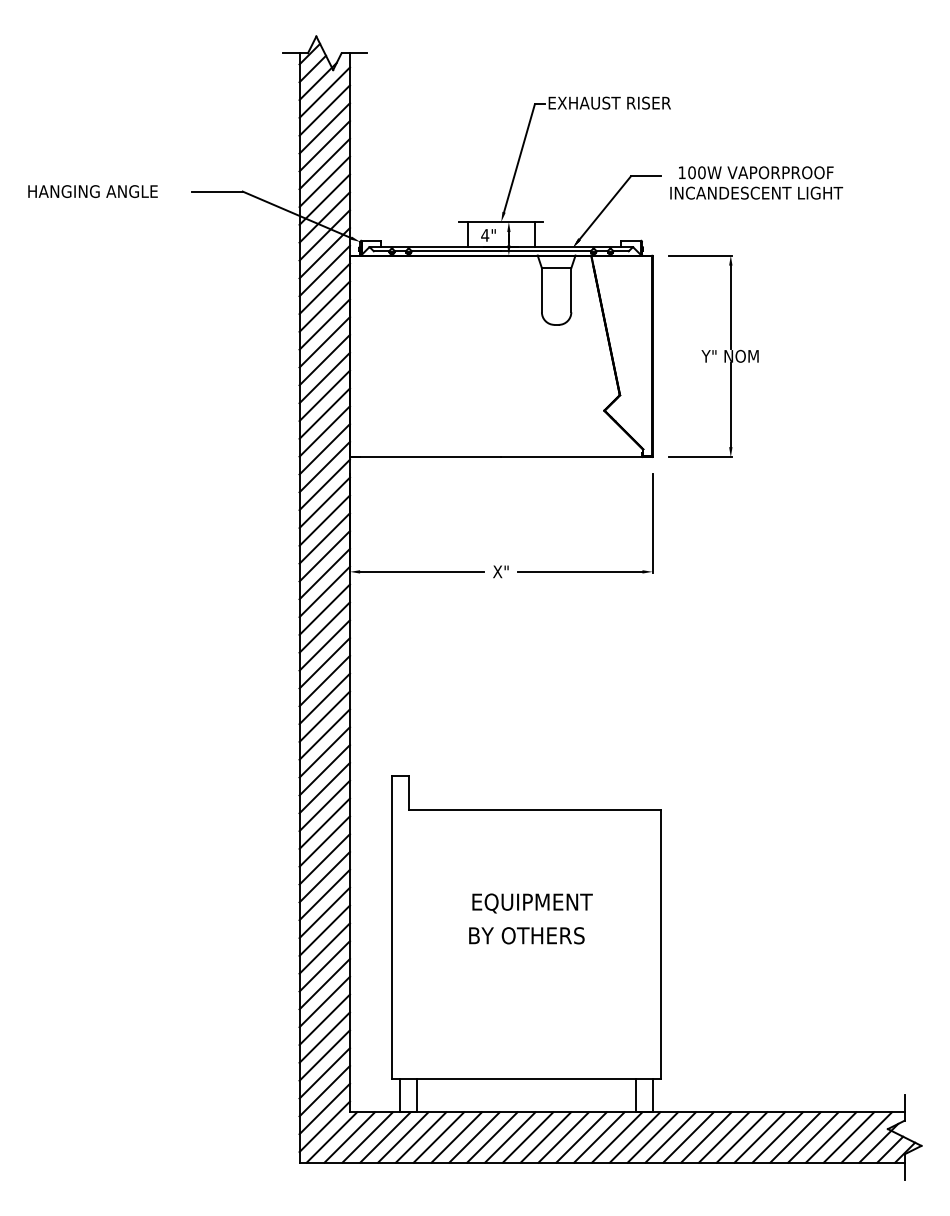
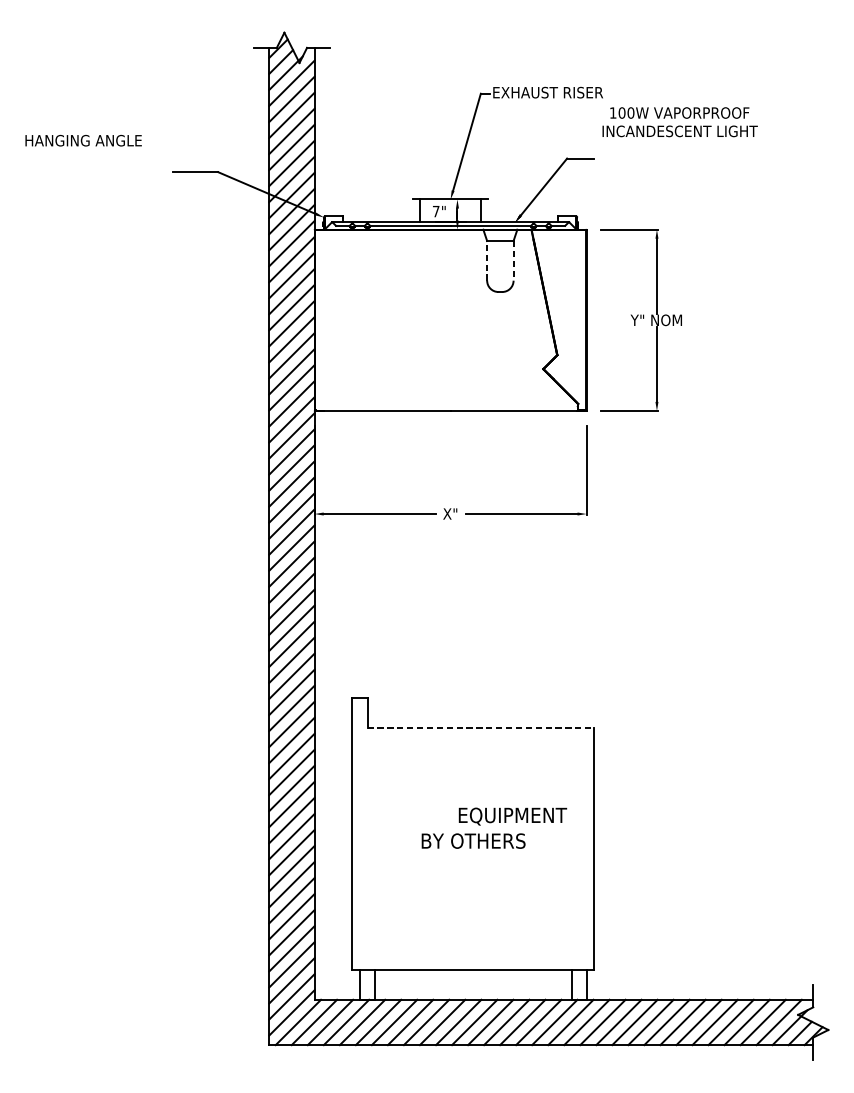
text: (756, 182) -> (680, 121), moved
text: (92, 191) -> (83, 140), moved
text: (485, 235) -> (436, 211), 4" -> 7"
line: (541, 289) -> (486, 260), solid -> dashed
line: (571, 290) -> (513, 261), solid -> dashed
line: (535, 809) -> (481, 727), solid -> dashed
text: (532, 903) -> (512, 816), moved

